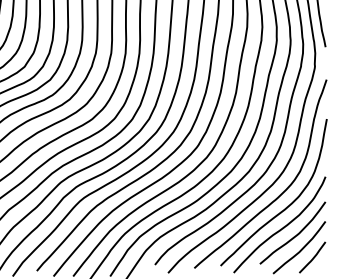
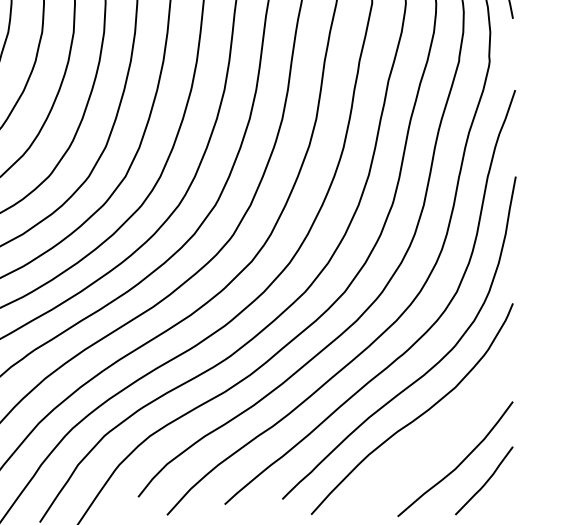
curve: (293, 236) -> (442, 434), removed

